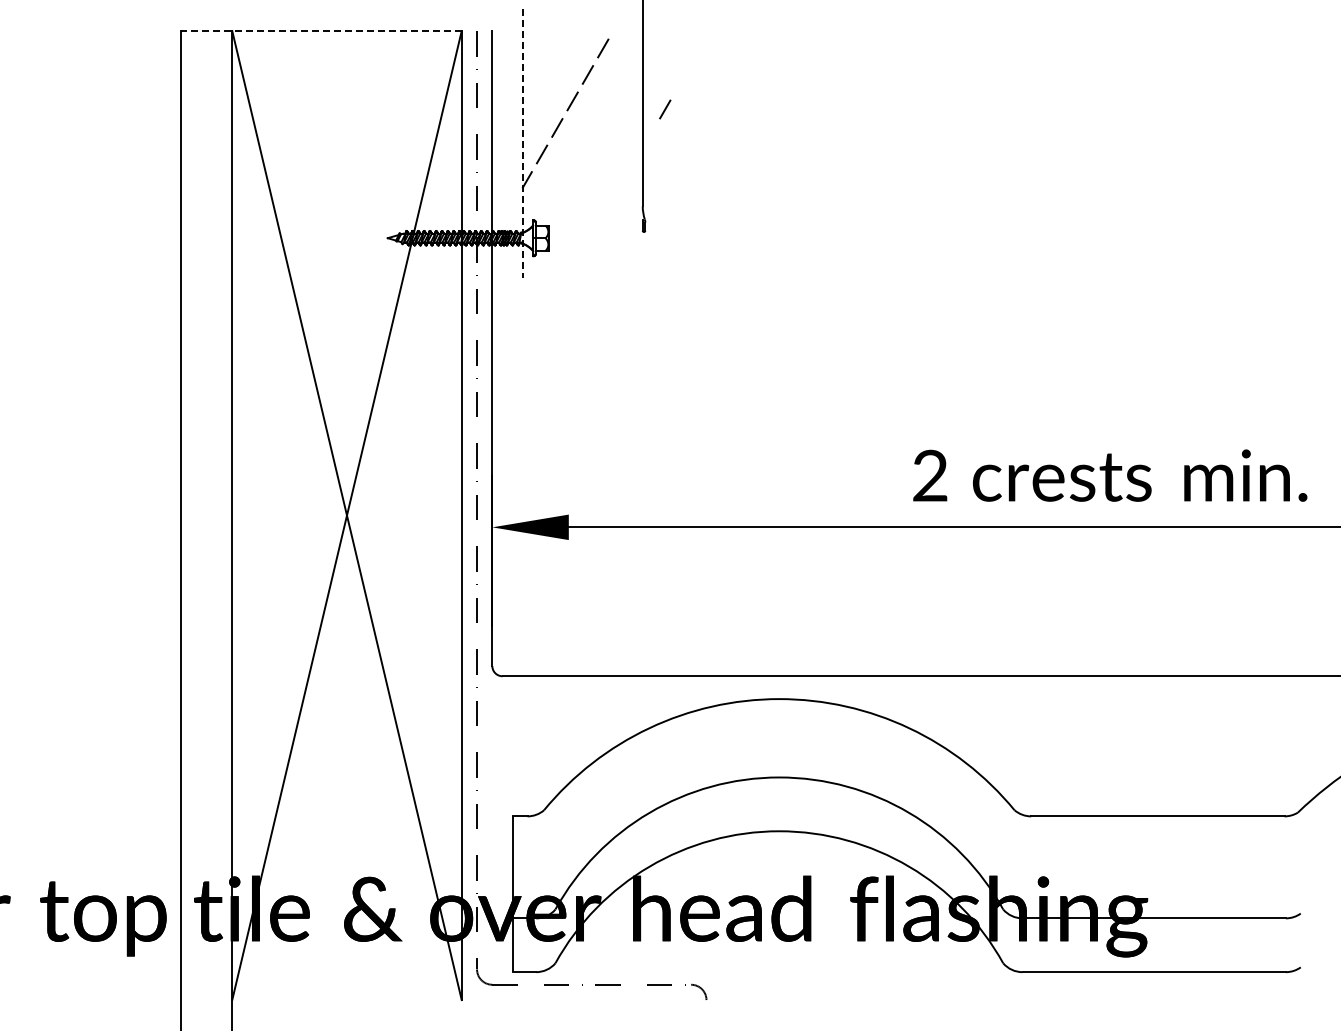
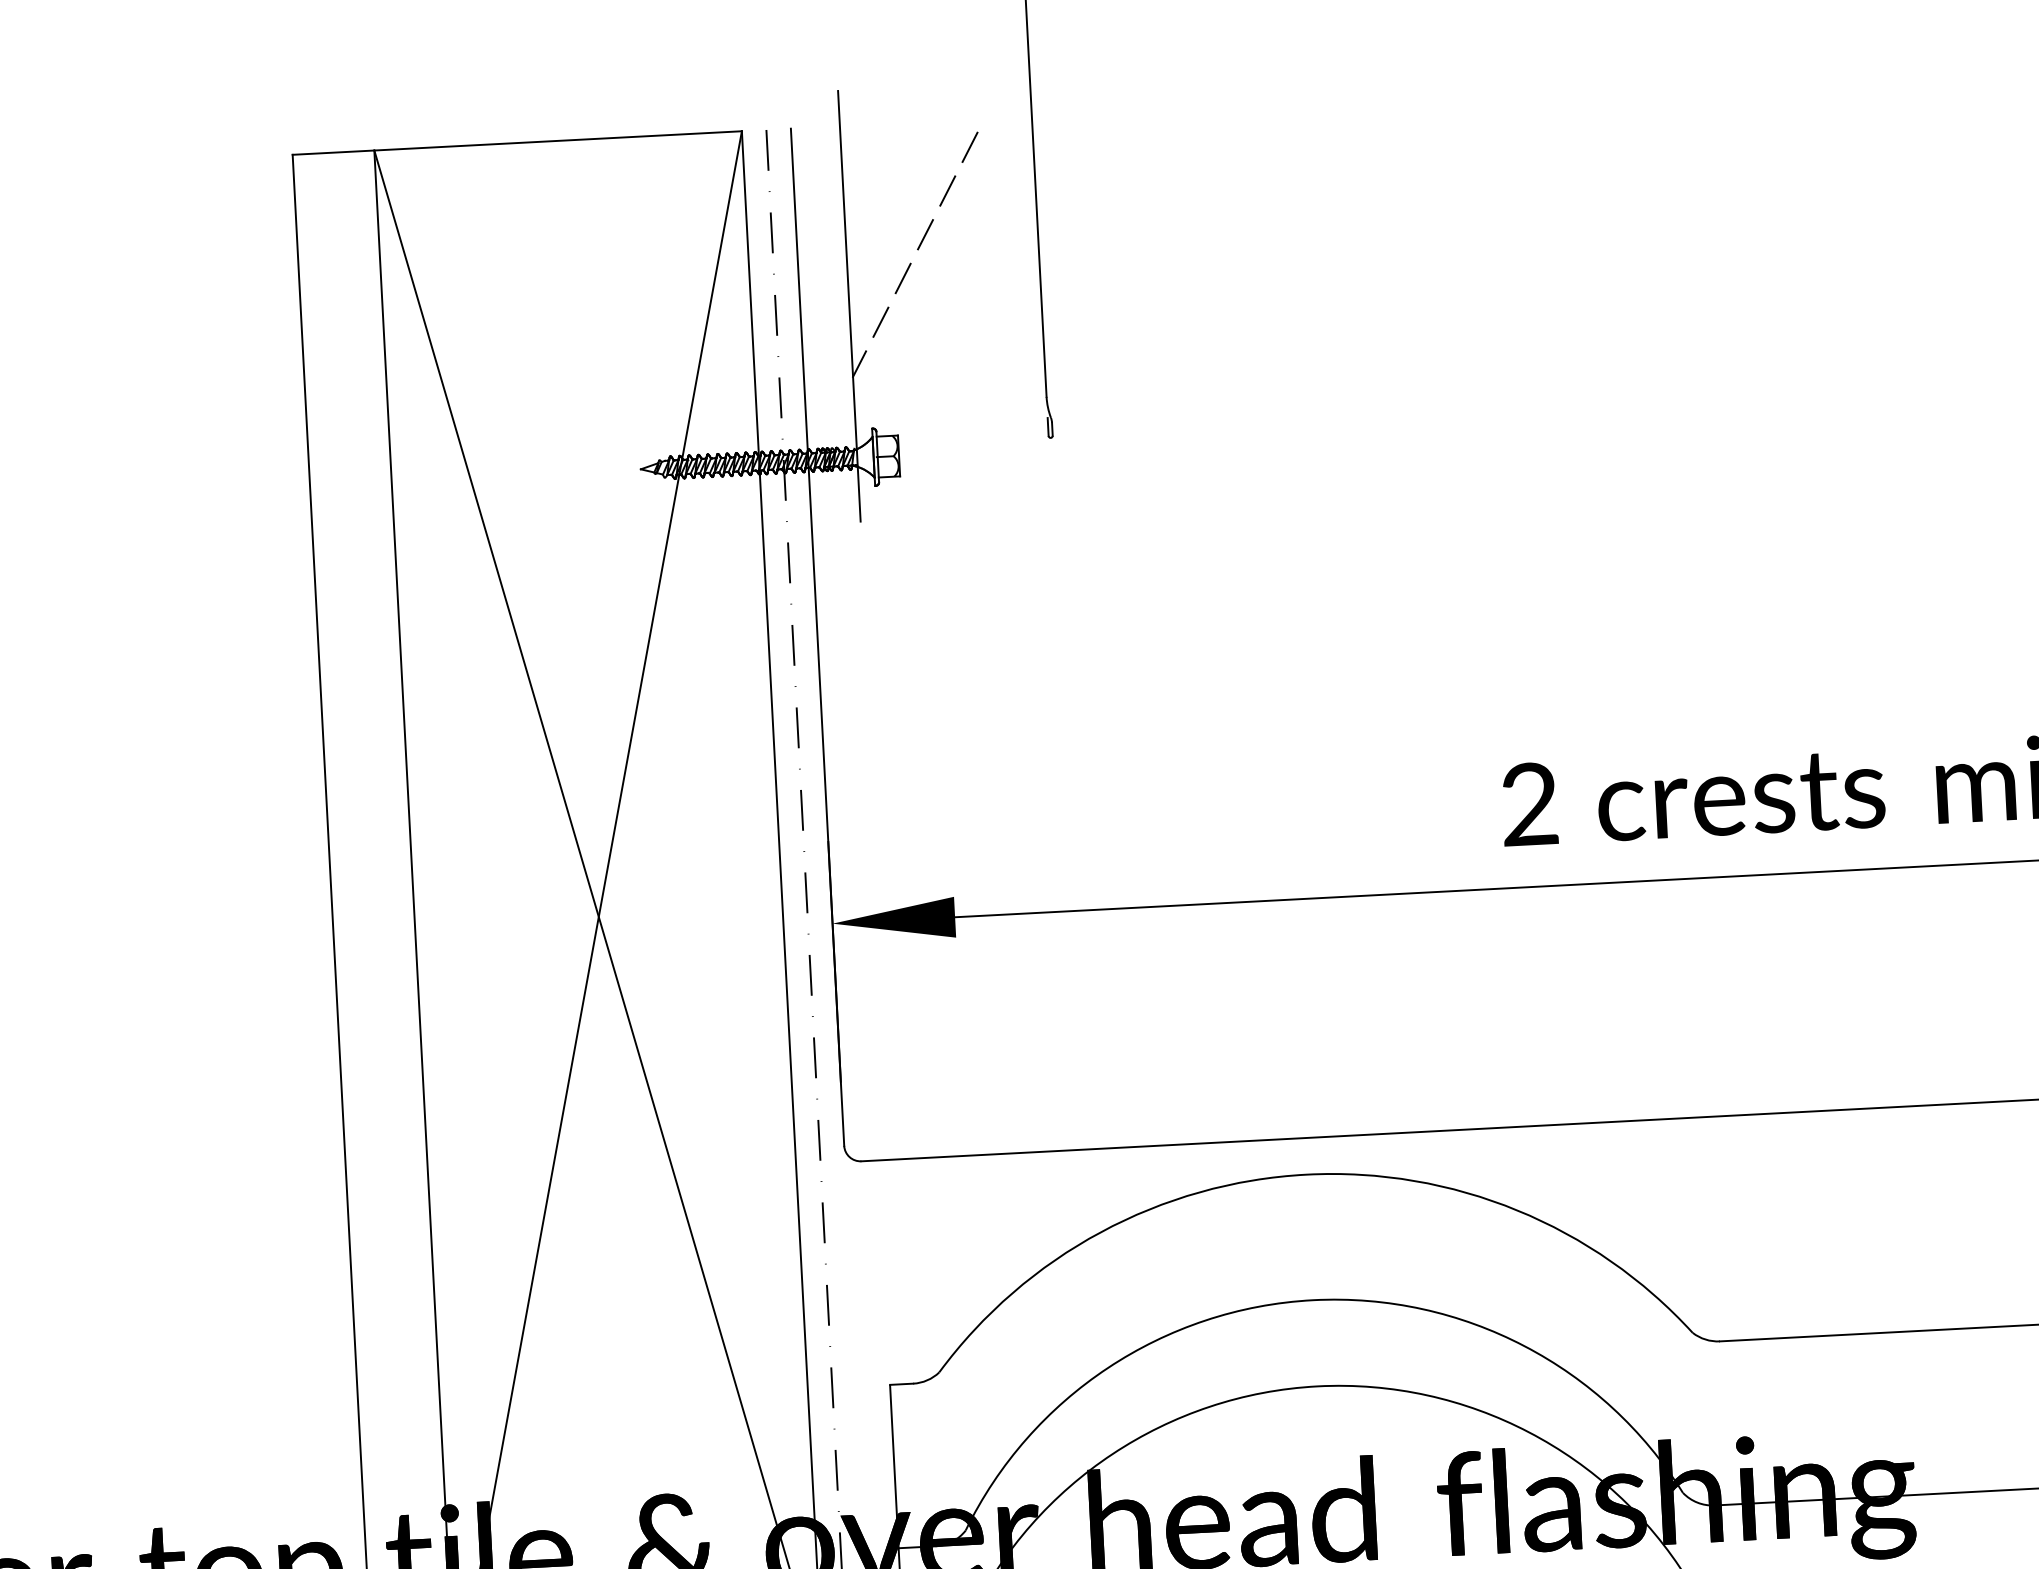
line: (321, 31) -> (517, 143), dashed -> solid
line: (665, 109) -> (1074, 239), removed
line: (522, 144) -> (848, 307), dashed -> solid

